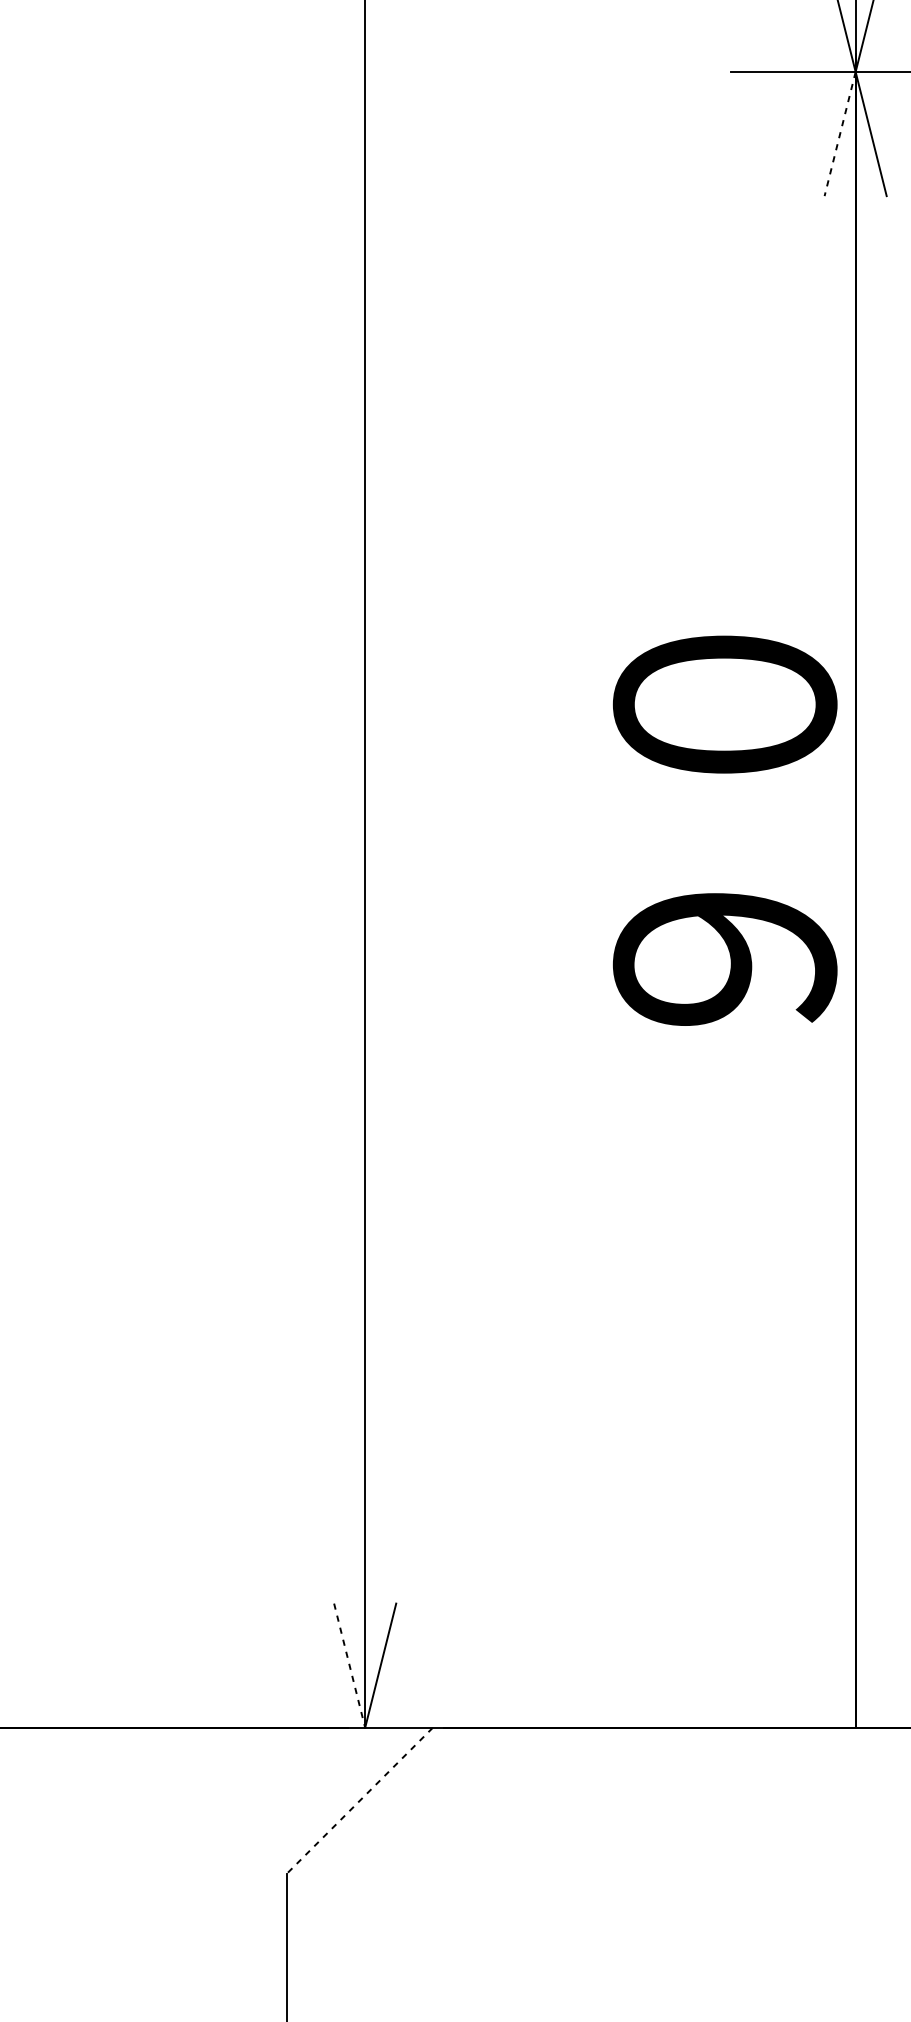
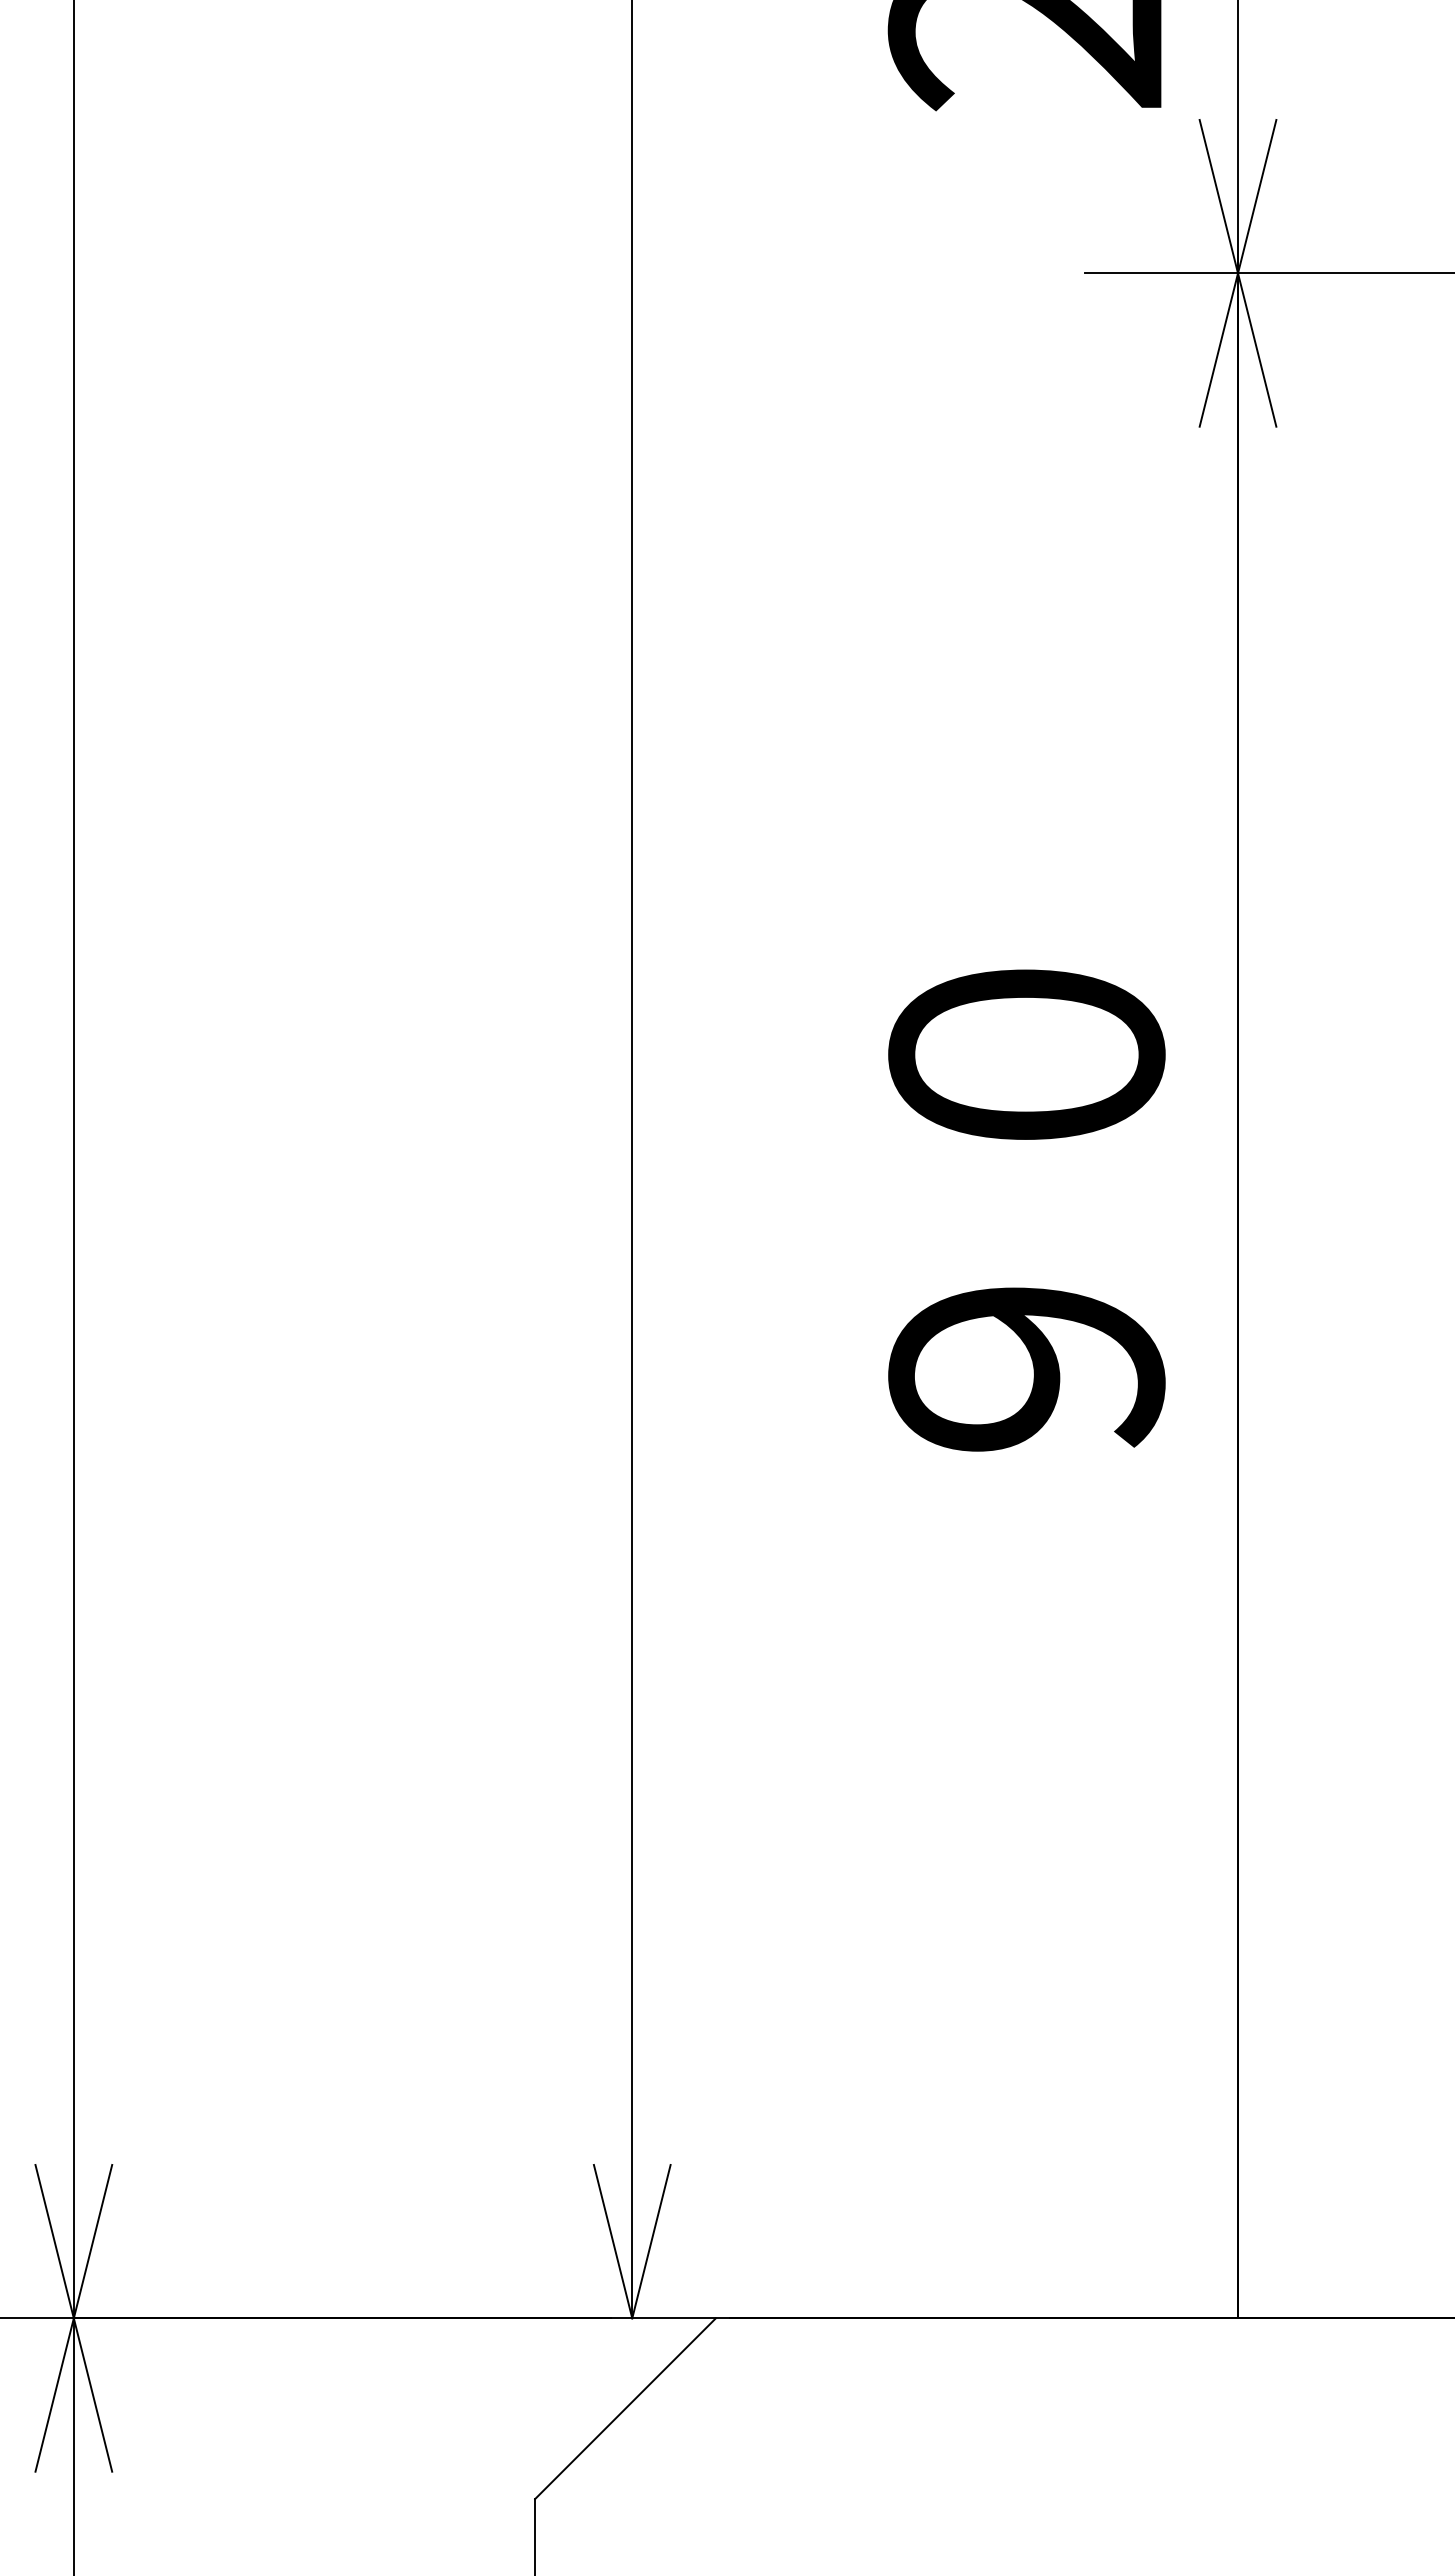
line: (839, 134) -> (1218, 350), dashed -> solid
text: (724, 830) -> (1026, 1210), moved
line: (349, 1666) -> (613, 2242), dashed -> solid
line: (359, 1800) -> (625, 2408), dashed -> solid

